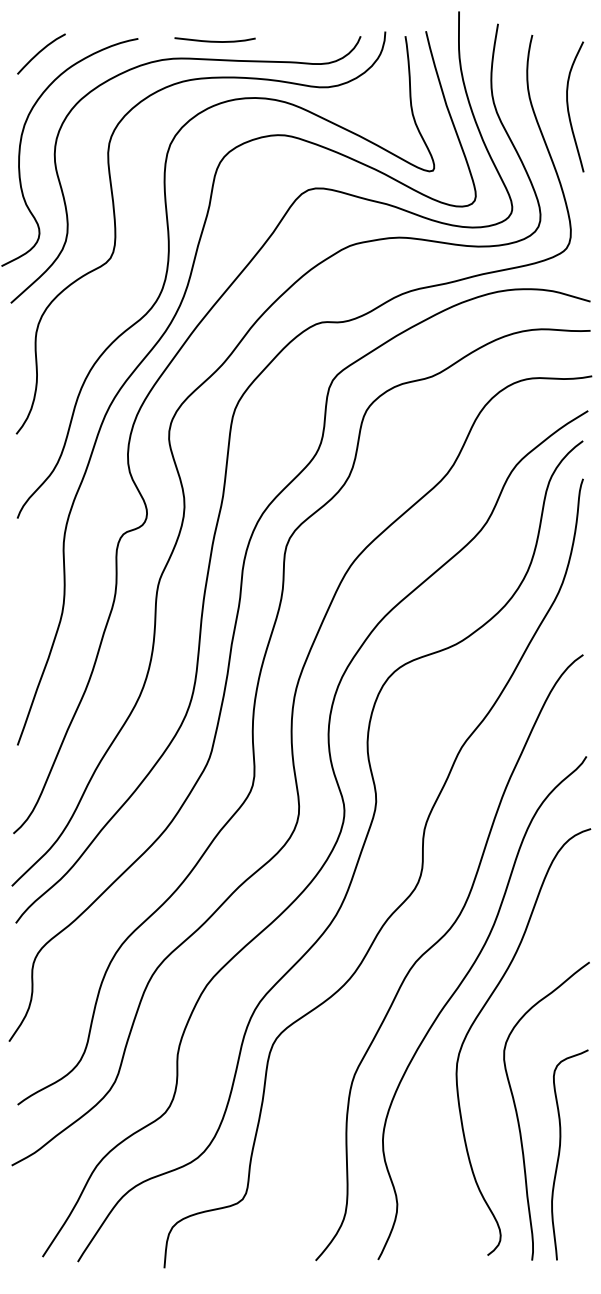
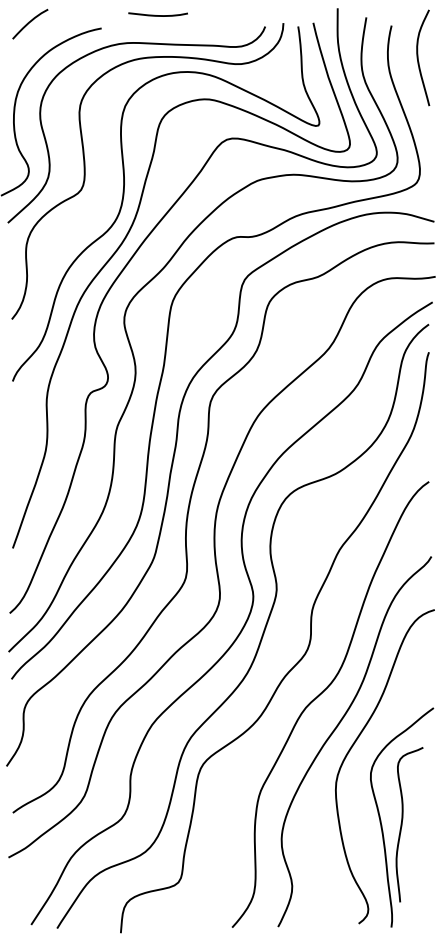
curve: (214, 40) -> (157, 14), moved
curve: (40, 52) -> (29, 23), moved
curve: (568, 106) -> (418, 57), moved
curve: (560, 1152) -> (402, 822), moved

